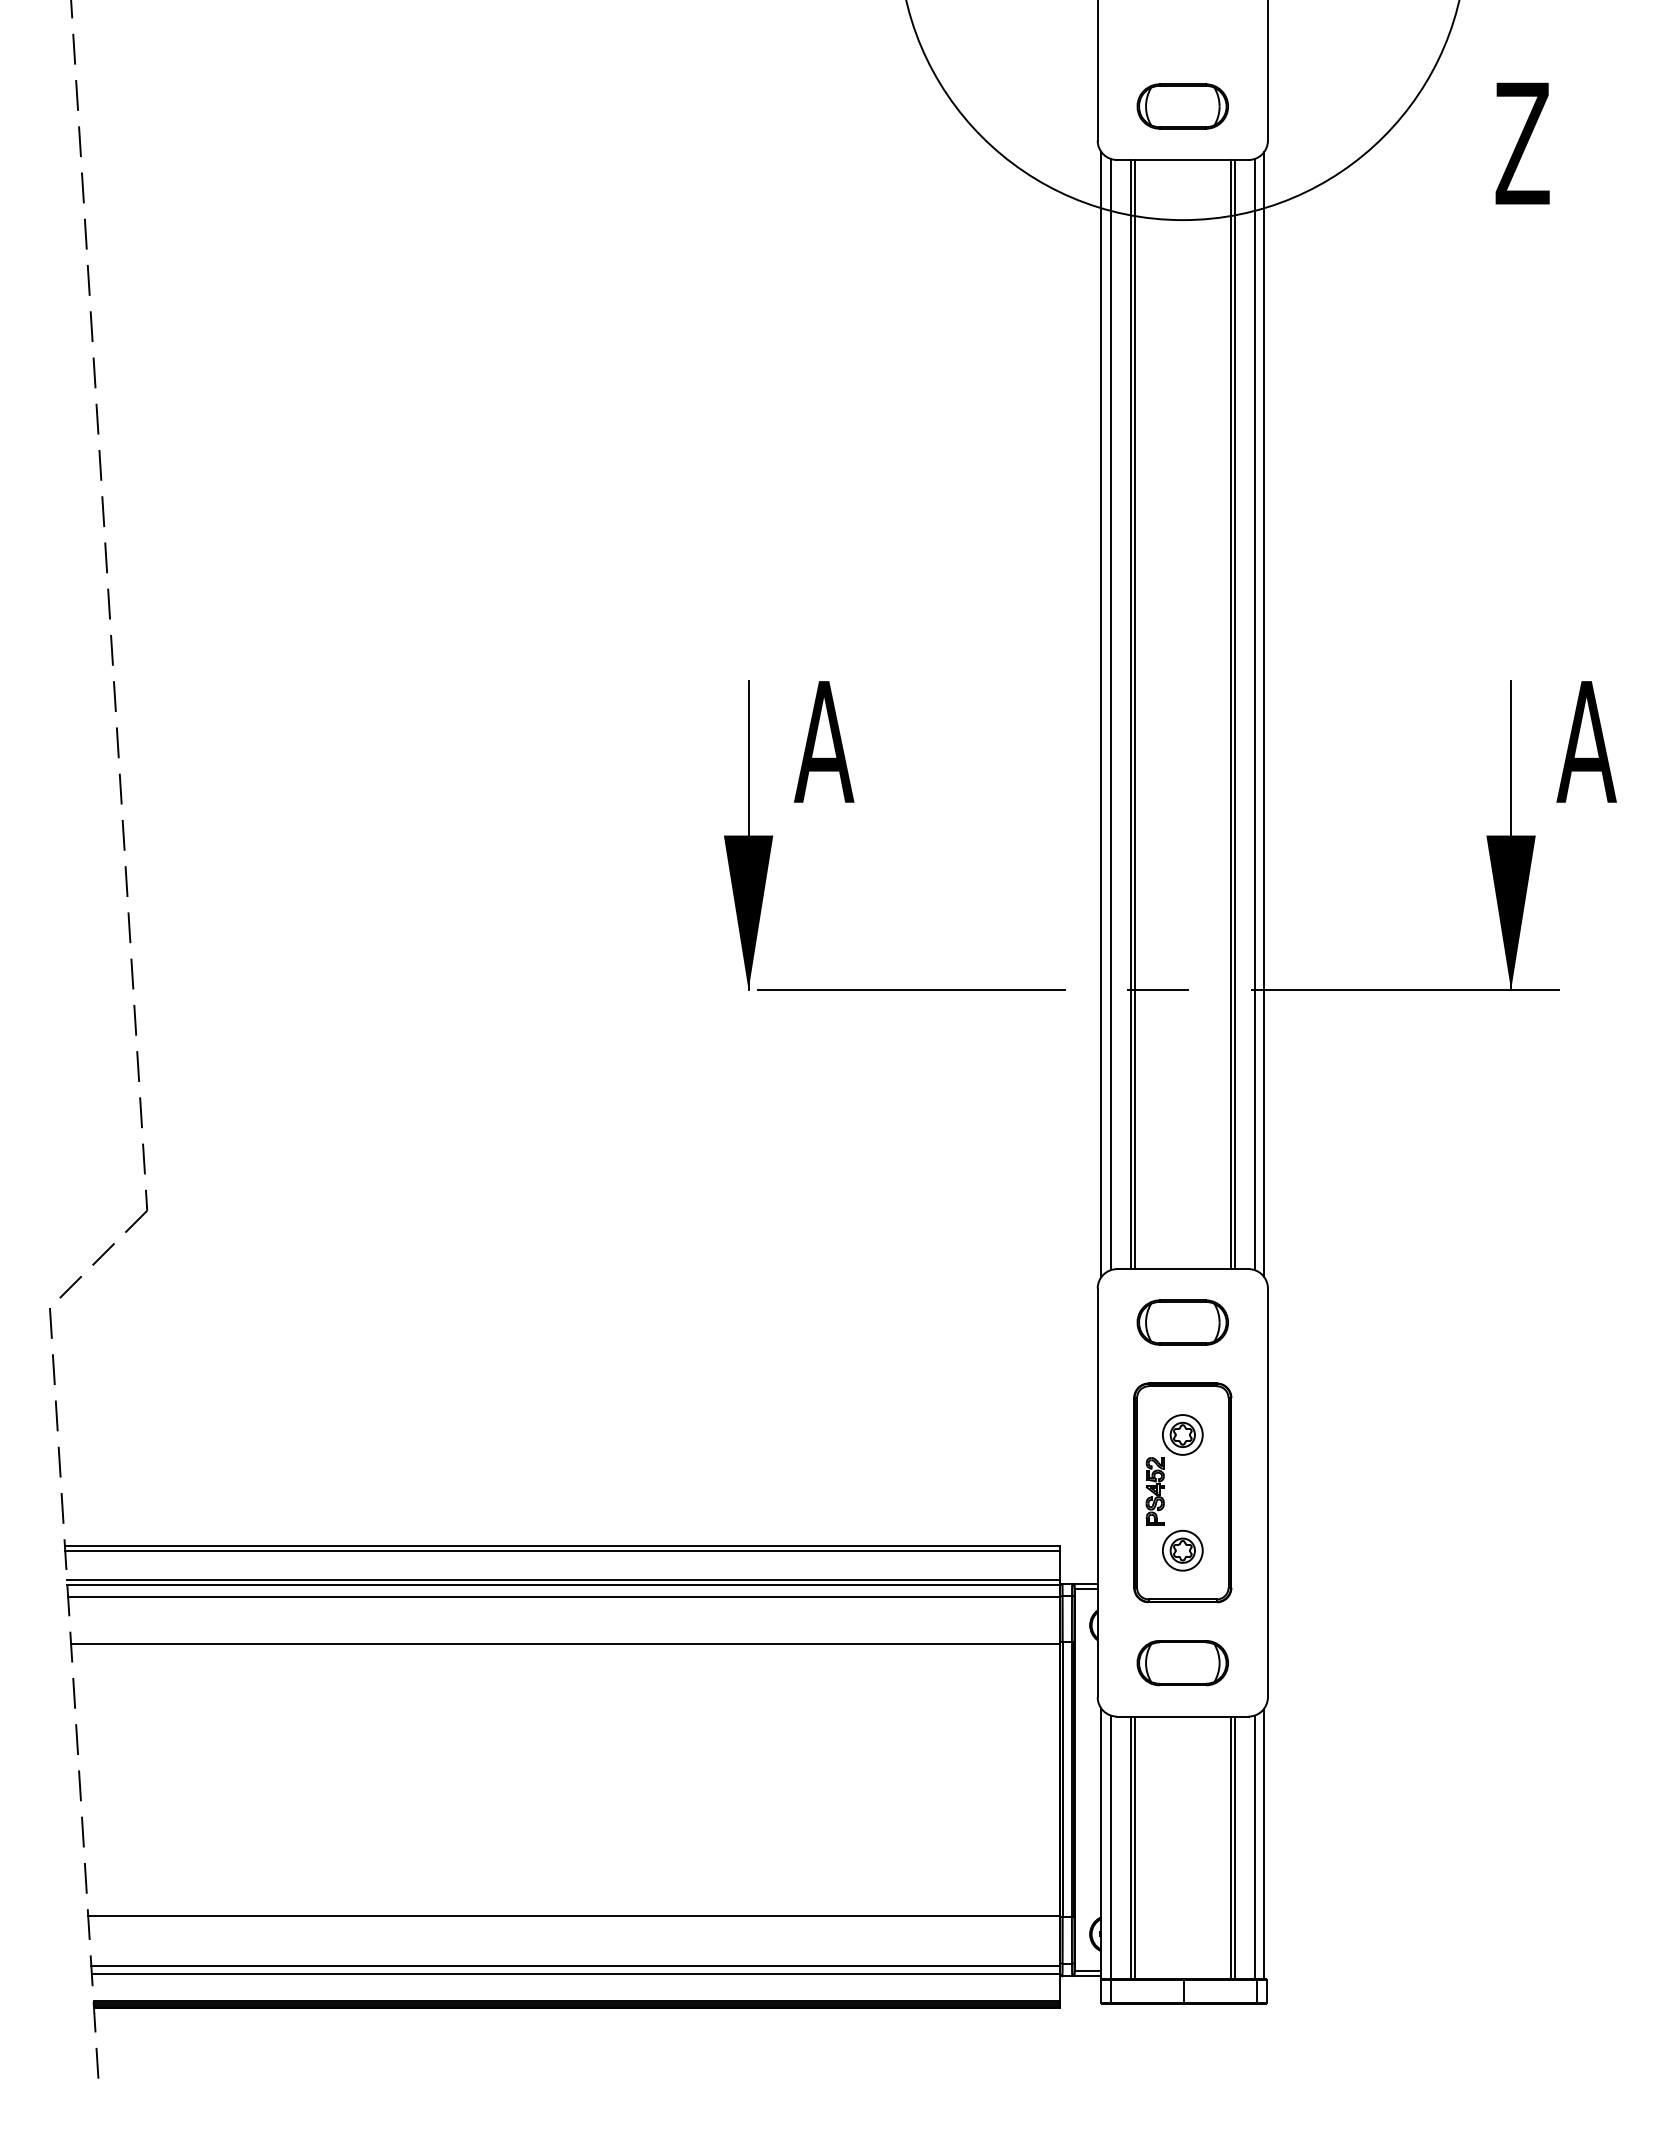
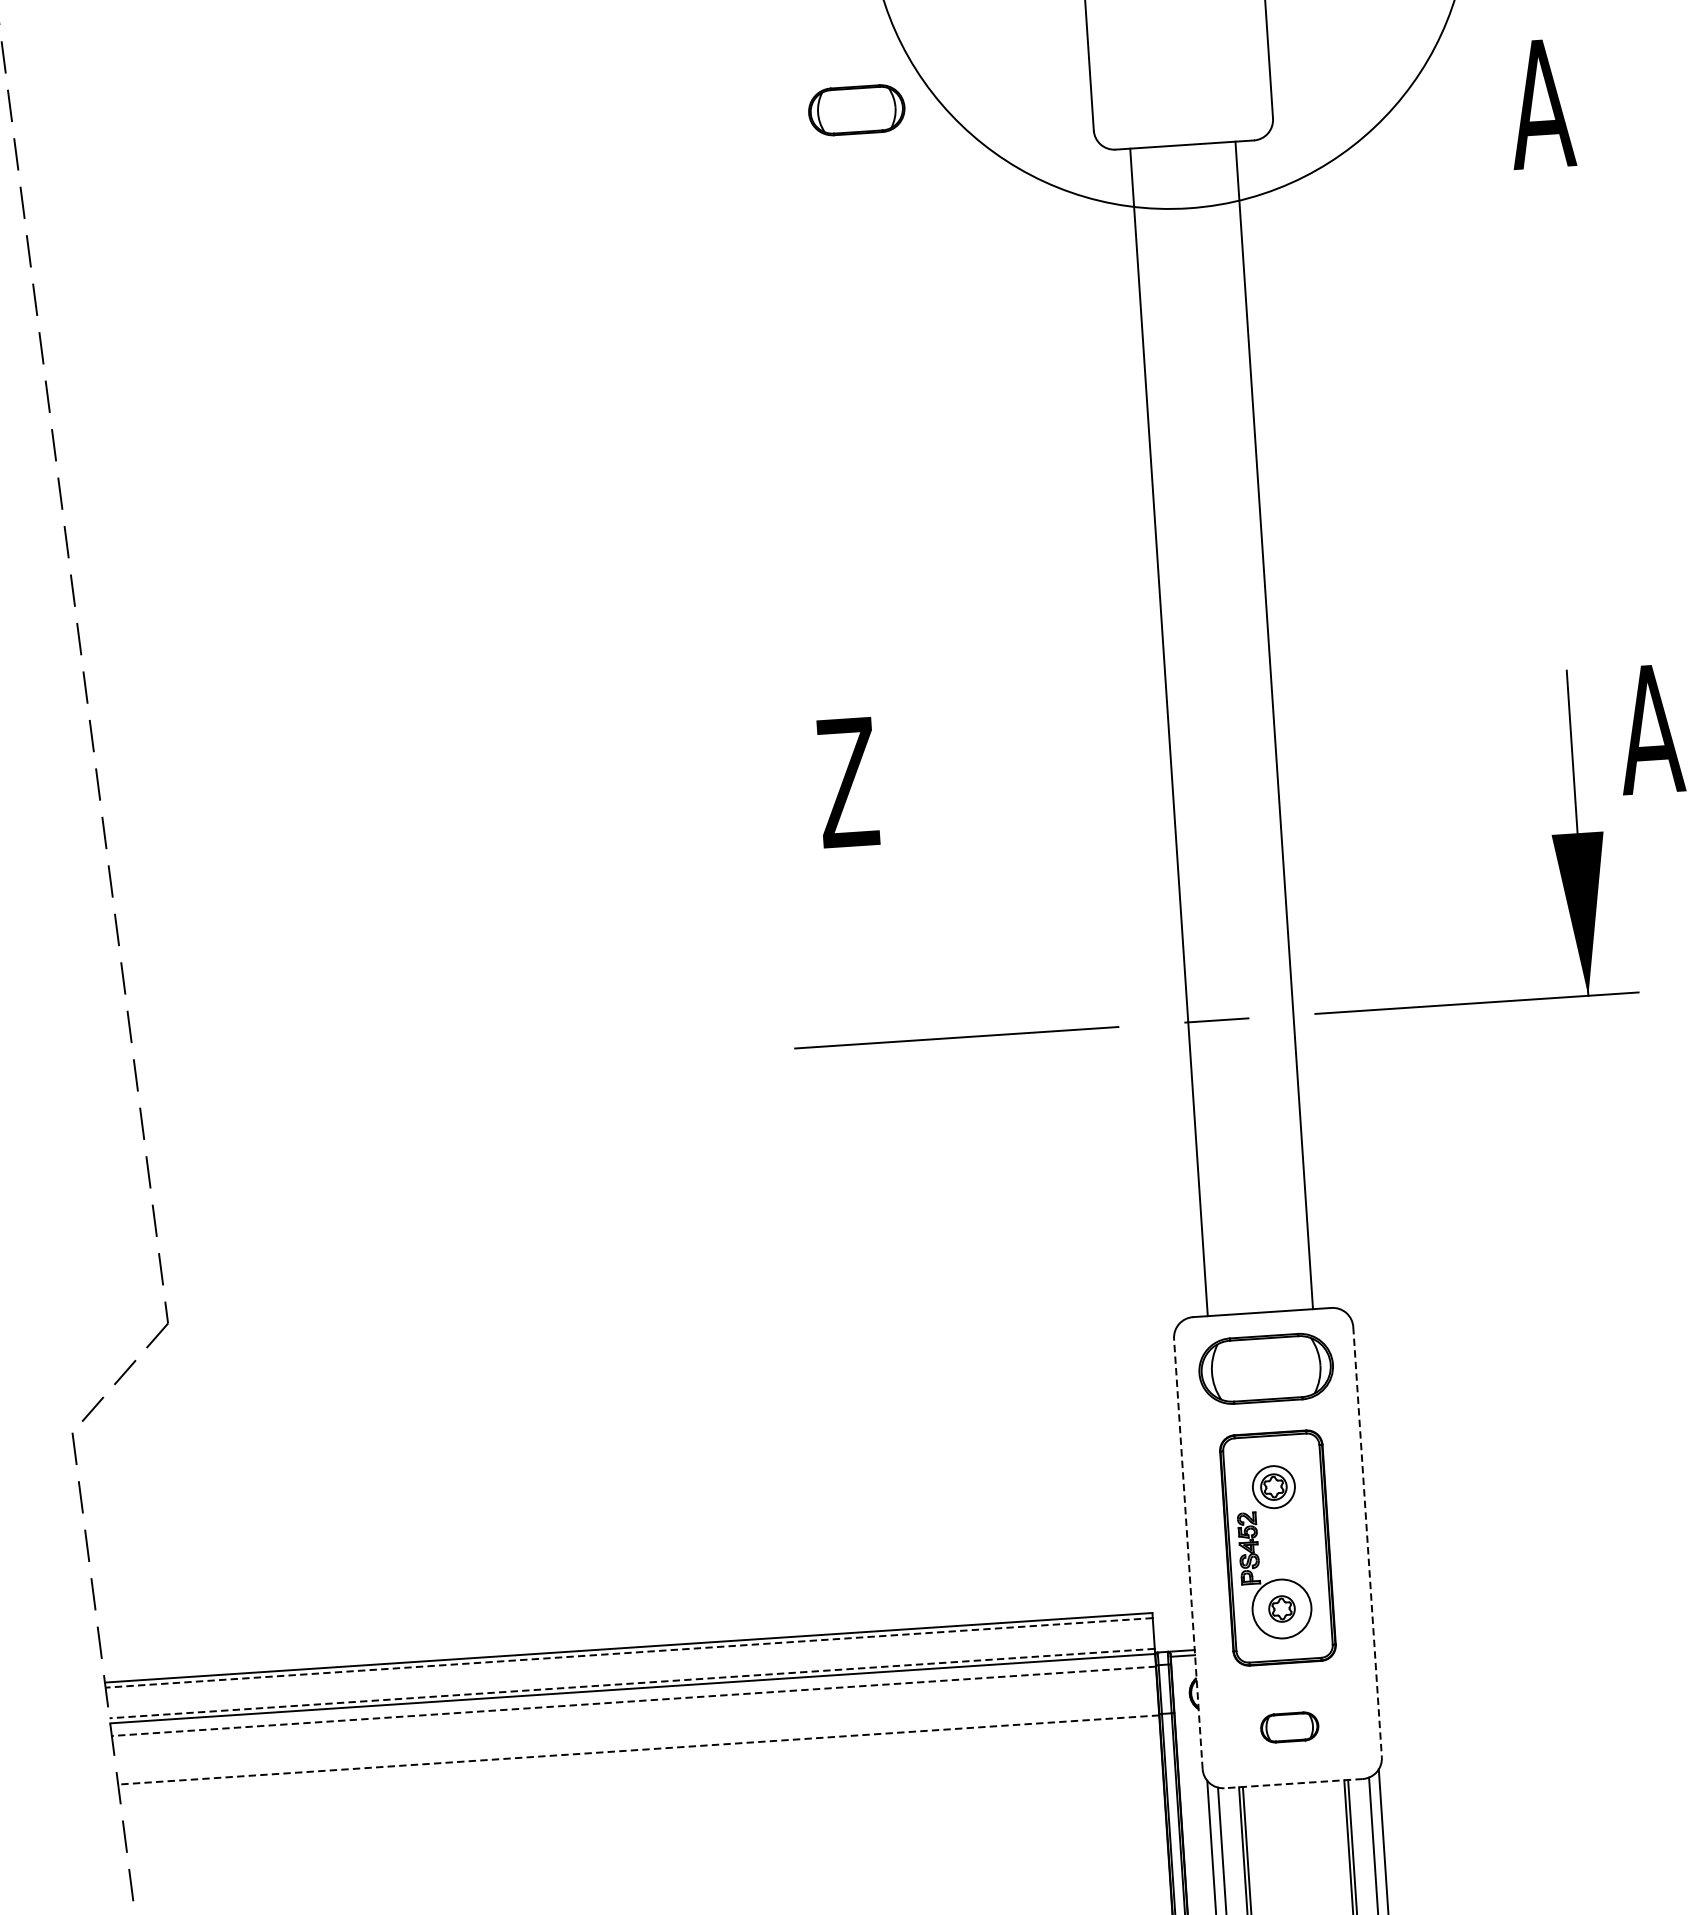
part: (1182, 106) -> (856, 110), moved
text: (1522, 143) -> (1541, 103), Z -> A
line: (1101, 714) -> (1137, 734), removed
line: (1111, 714) -> (1148, 733), removed
line: (1134, 714) -> (1172, 732), removed
line: (1234, 714) -> (1277, 725), removed
line: (1254, 714) -> (1298, 723), removed
line: (1264, 714) -> (1309, 723), removed
text: (824, 741) -> (848, 782), A -> Z
part: (748, 835) -> (774, 886), removed
part: (1182, 1322) -> (1265, 1368), size x1.4
line: (1097, 1492) -> (1188, 1553), solid -> dashed
line: (1267, 1493) -> (1367, 1542), solid -> dashed
circle: (1182, 1550) -> (1281, 1608), size x1.4
line: (562, 1551) -> (629, 1653), solid -> dashed
line: (563, 1580) -> (632, 1683), solid -> dashed
line: (564, 1597) -> (634, 1701), solid -> dashed
line: (565, 1643) -> (638, 1749), solid -> dashed
part: (1182, 1663) -> (1289, 1727), size x0.6
line: (1182, 1716) -> (1293, 1783), solid -> dashed

